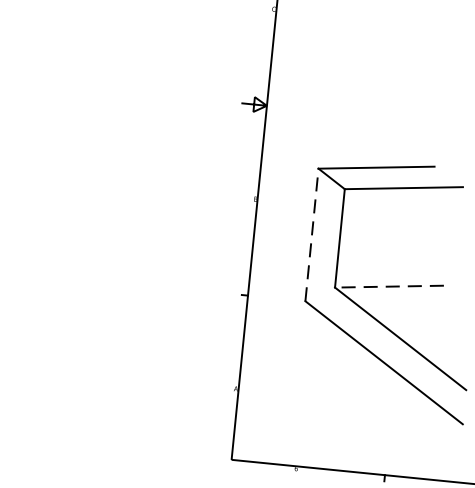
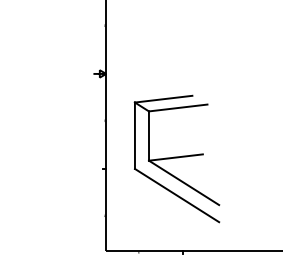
line: (311, 234) -> (134, 135), dashed -> solid
line: (388, 286) -> (175, 157), dashed -> solid

